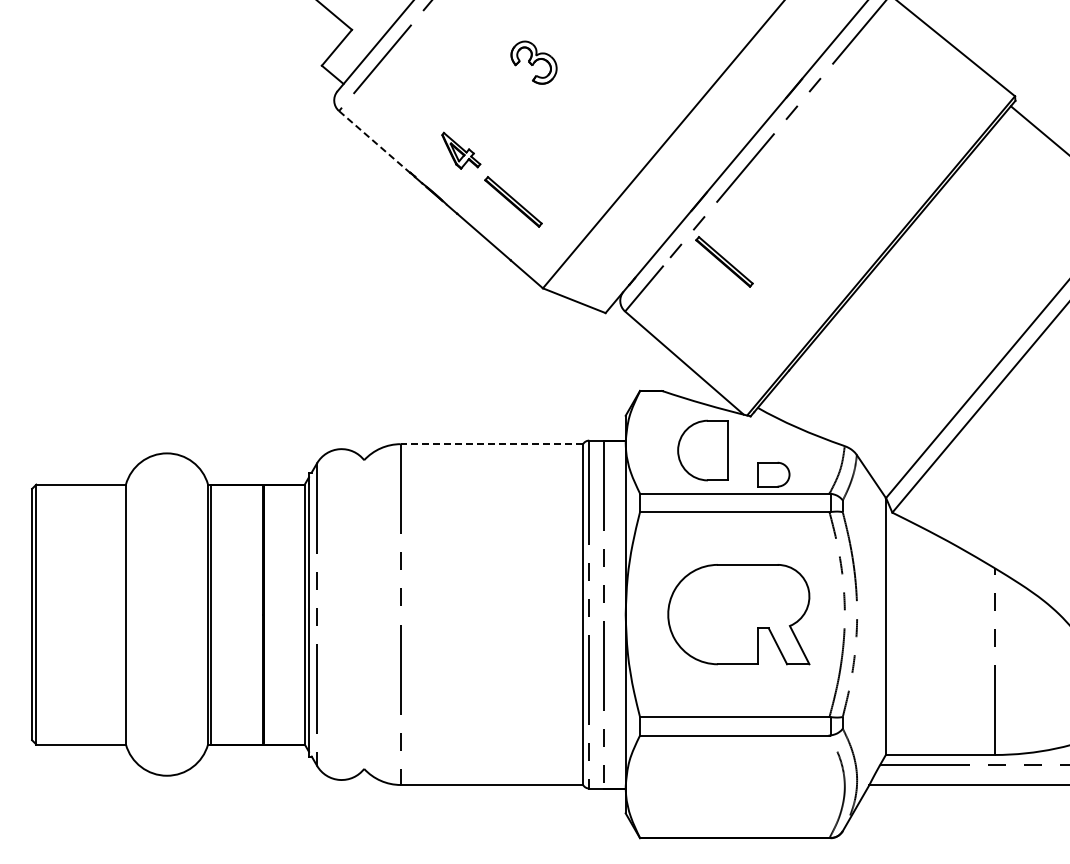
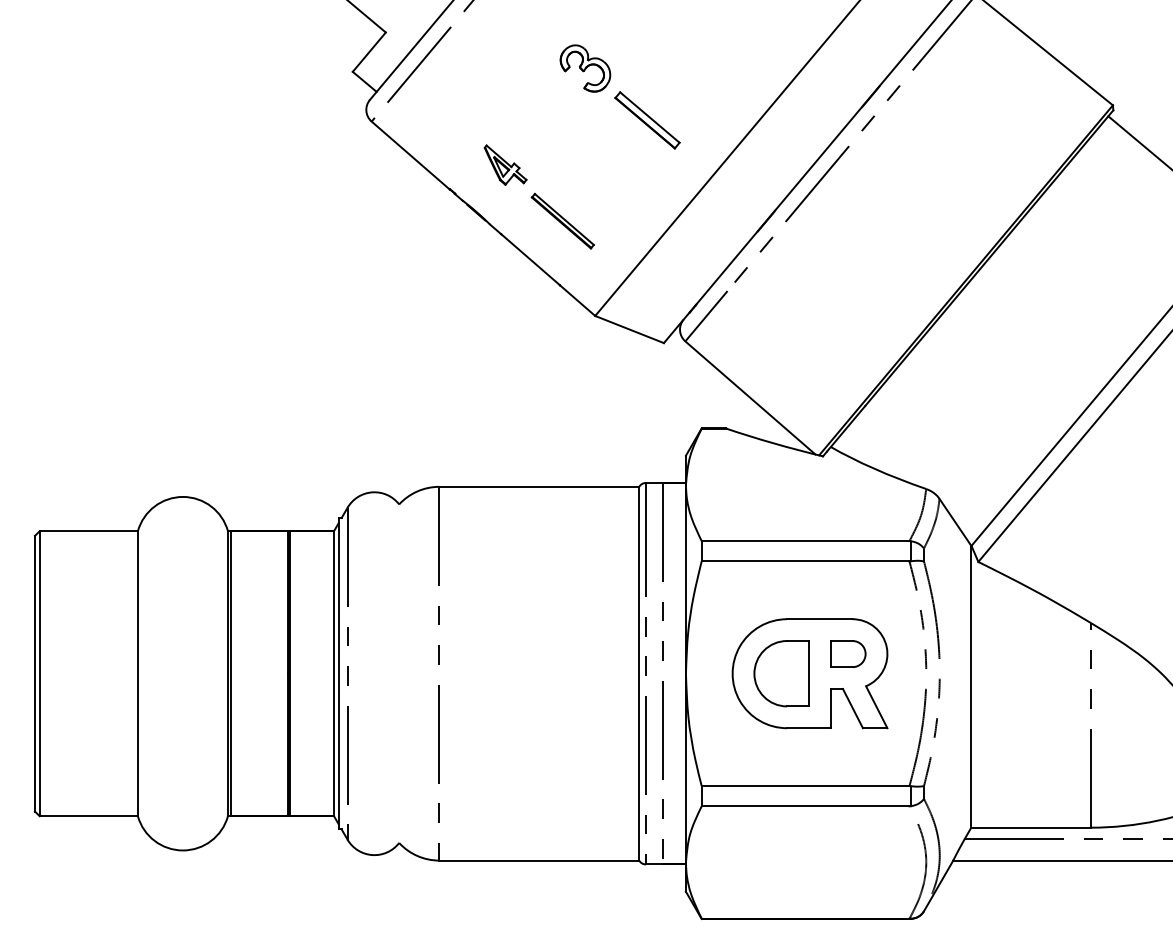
part: (590, 109) -> (647, 119), added
line: (375, 142) -> (411, 156), dashed -> solid
part: (724, 261) -> (794, 286), removed
line: (491, 444) -> (538, 487), dashed -> solid
part: (702, 450) -> (781, 673), moved
part: (773, 474) -> (848, 653), moved

